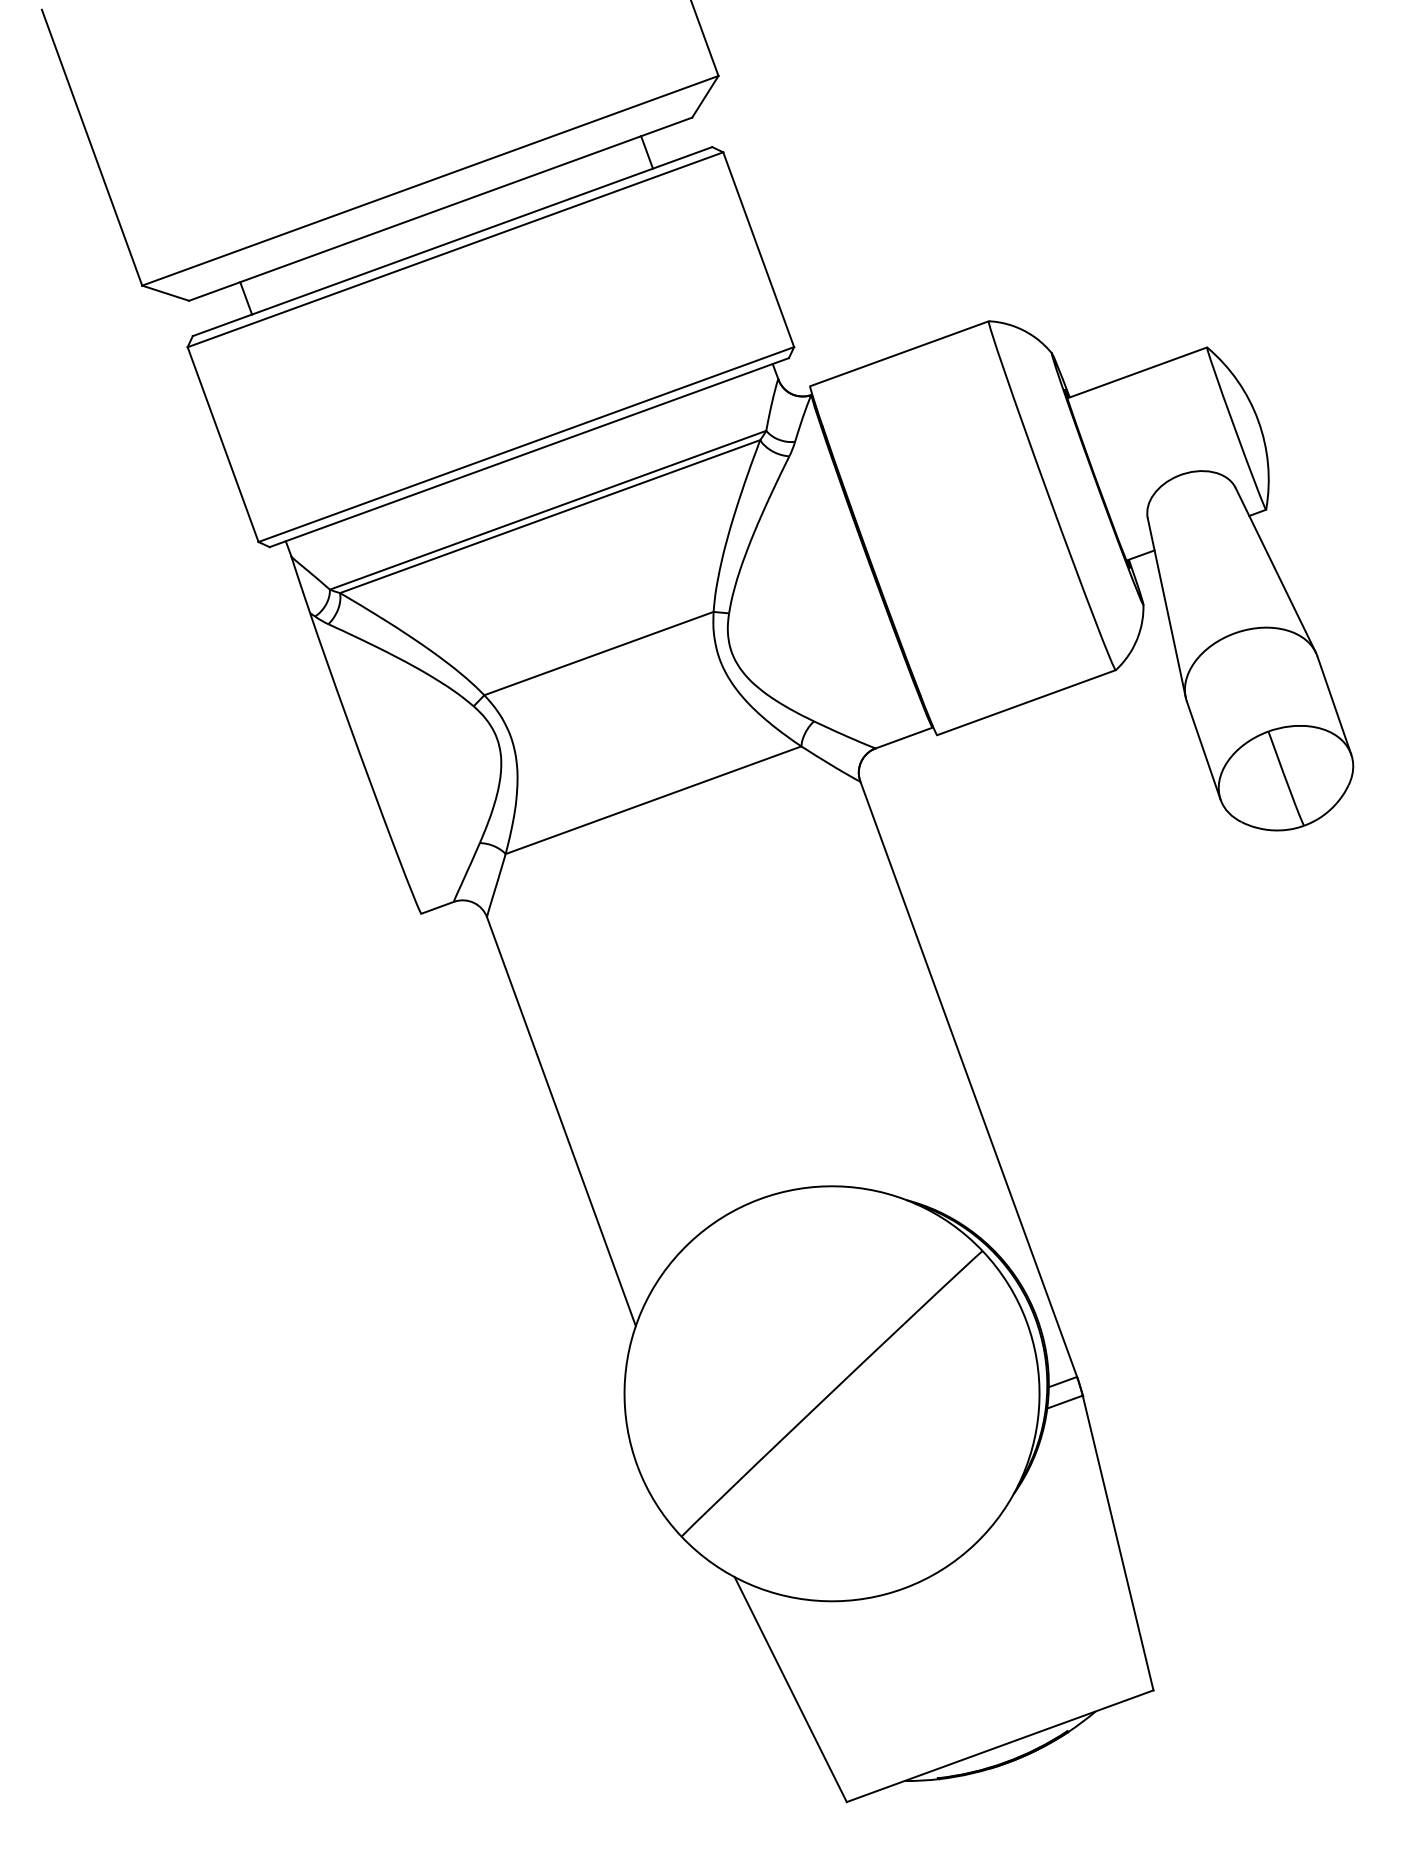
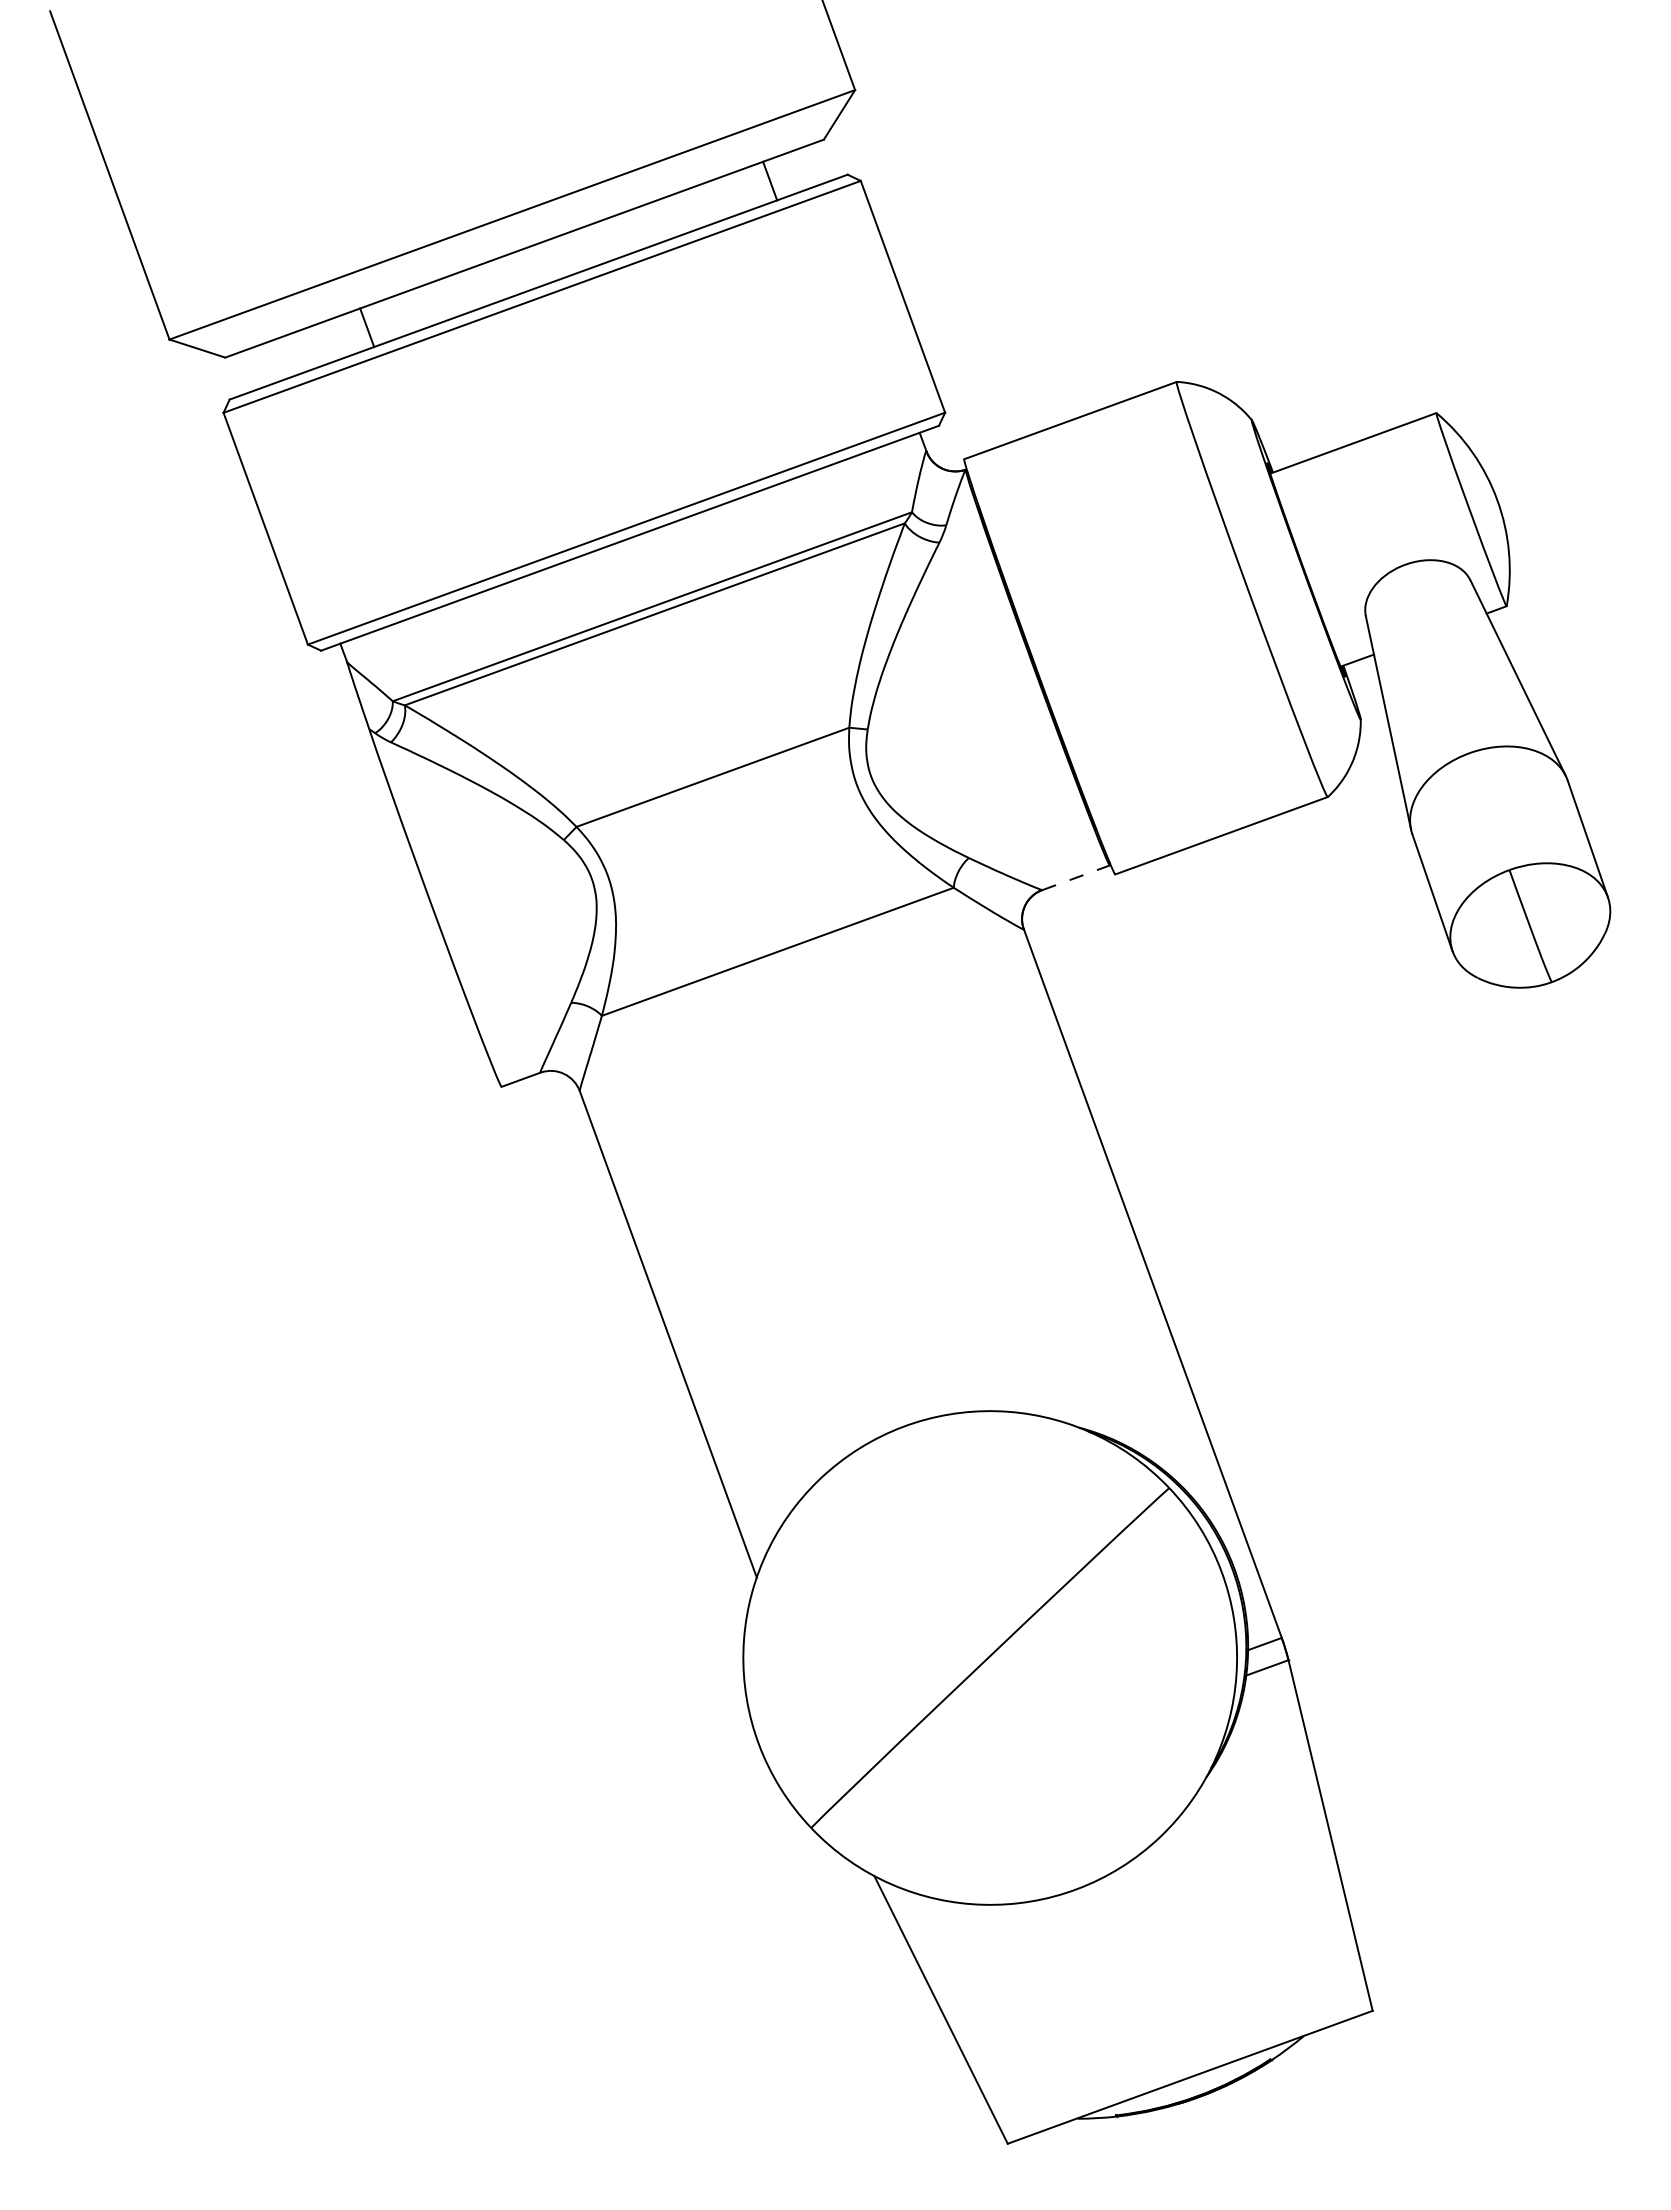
line: (246, 298) -> (367, 327), moved
line: (904, 737) -> (1076, 877), solid -> dashed

